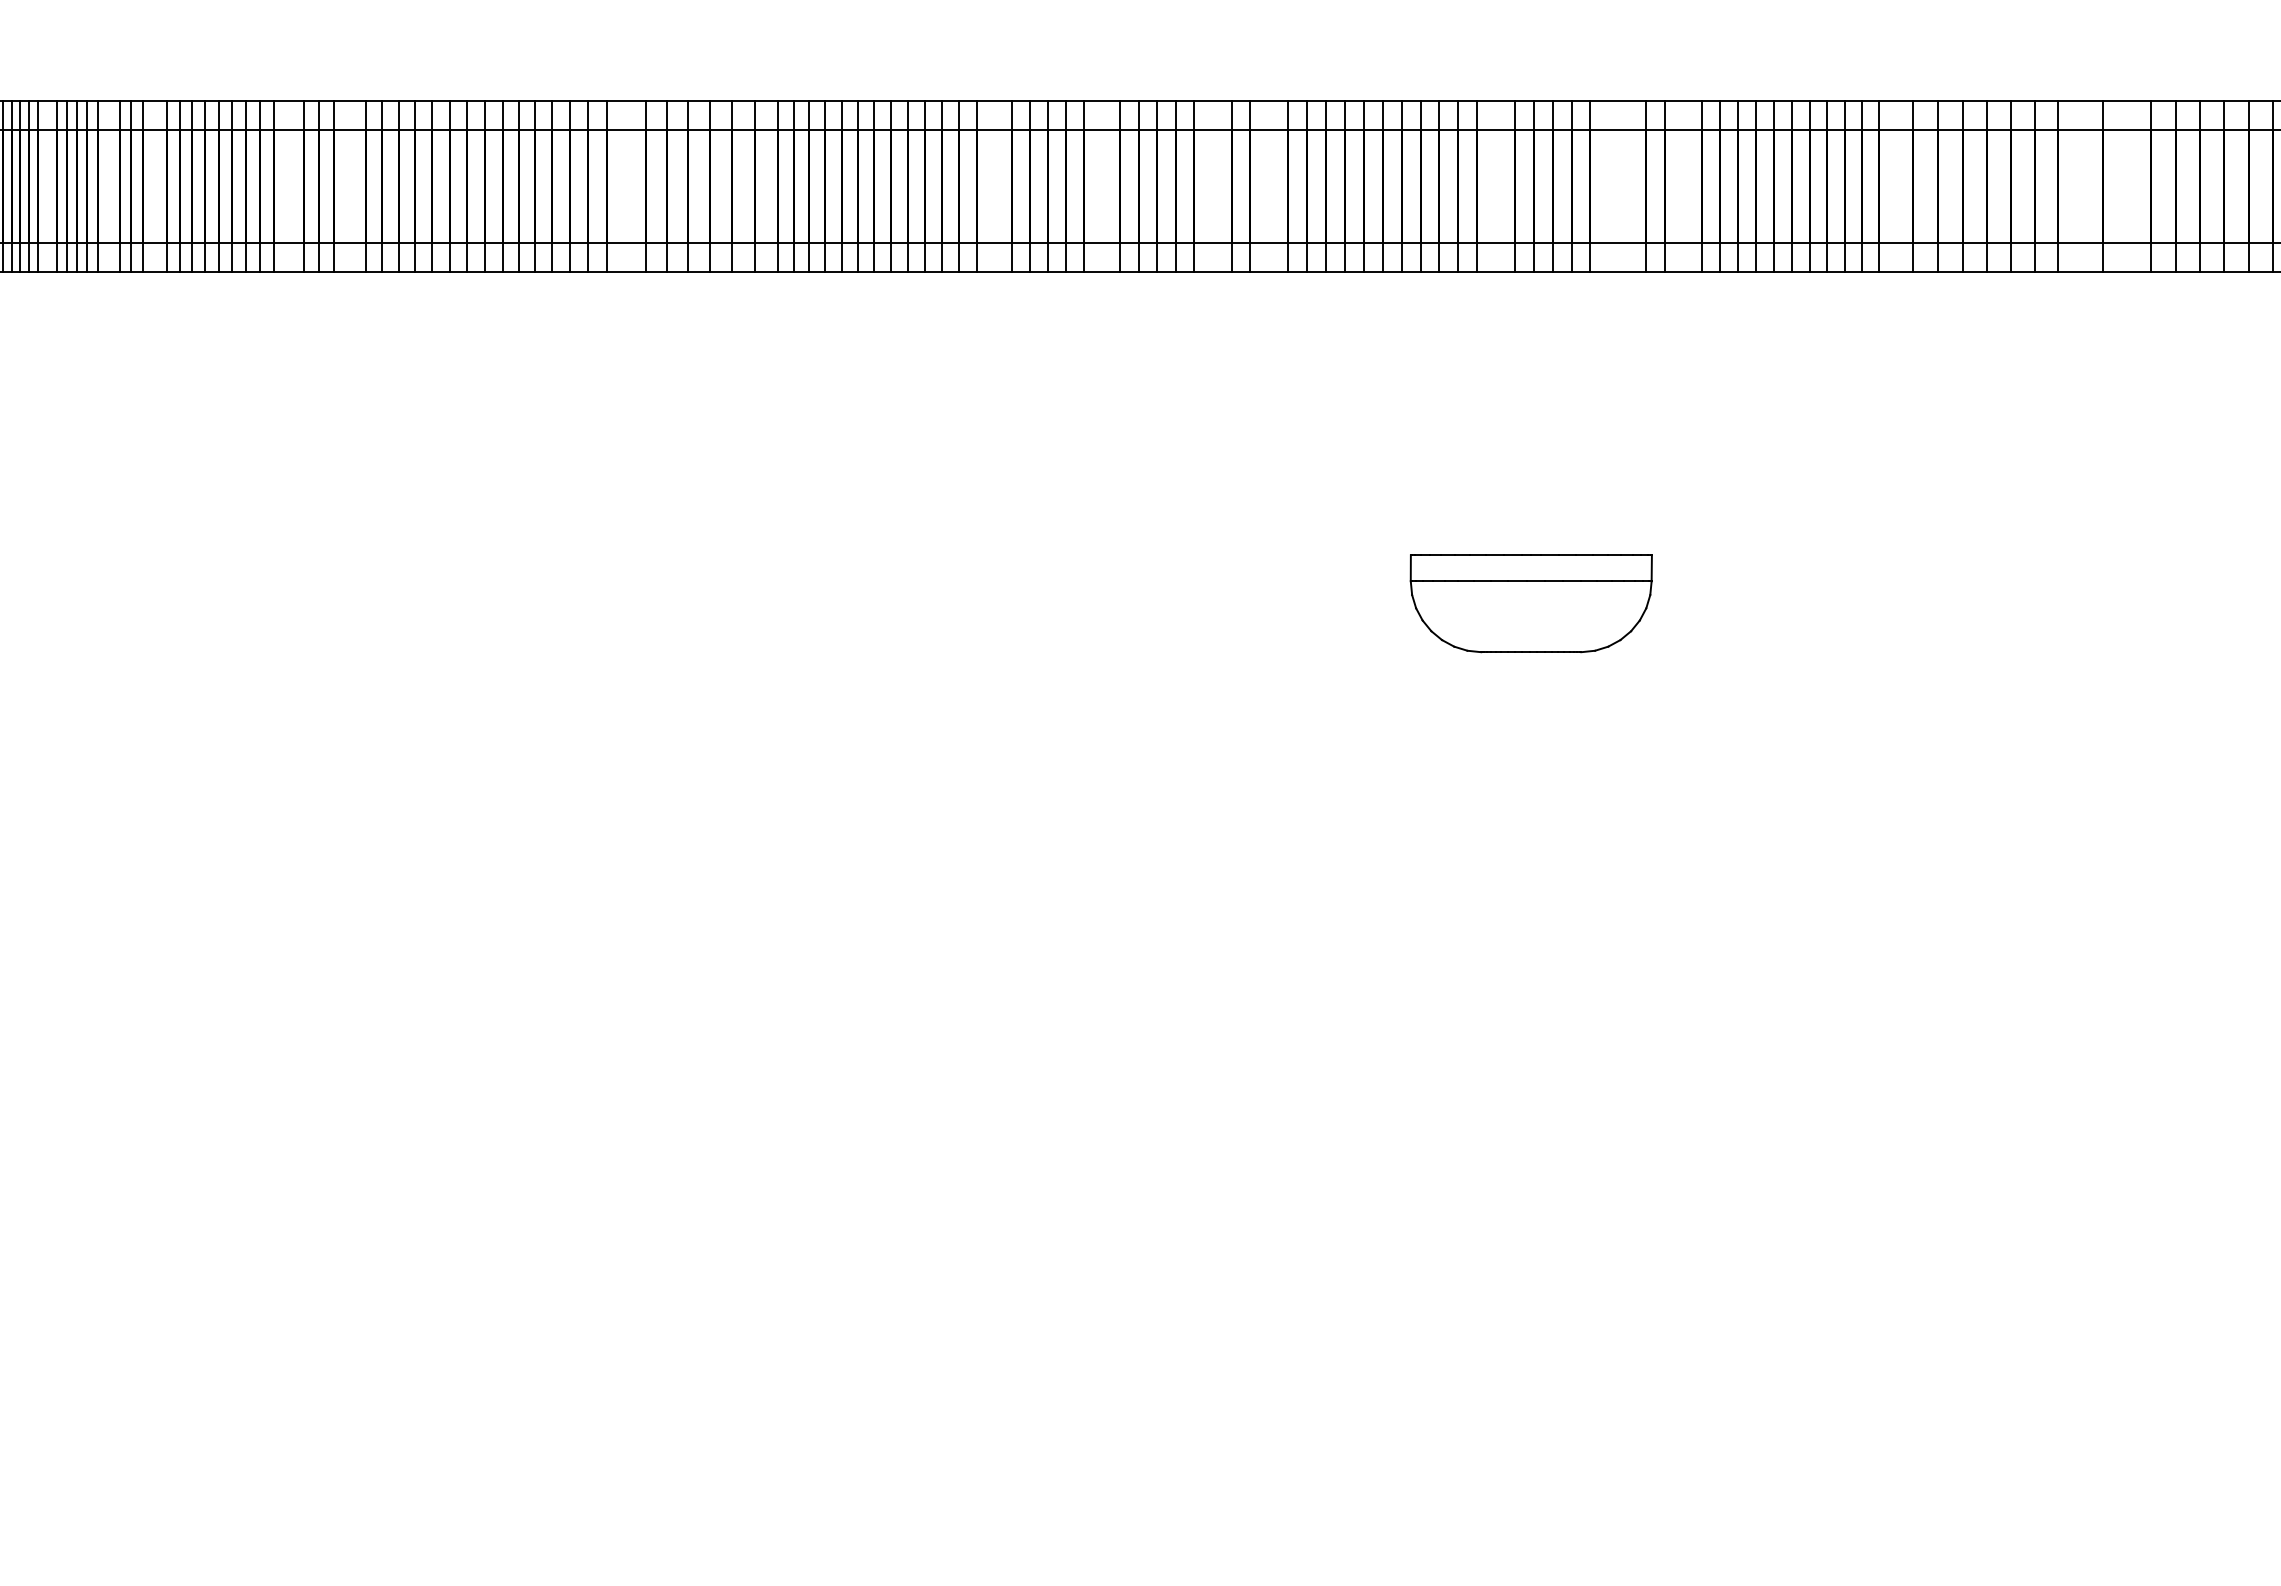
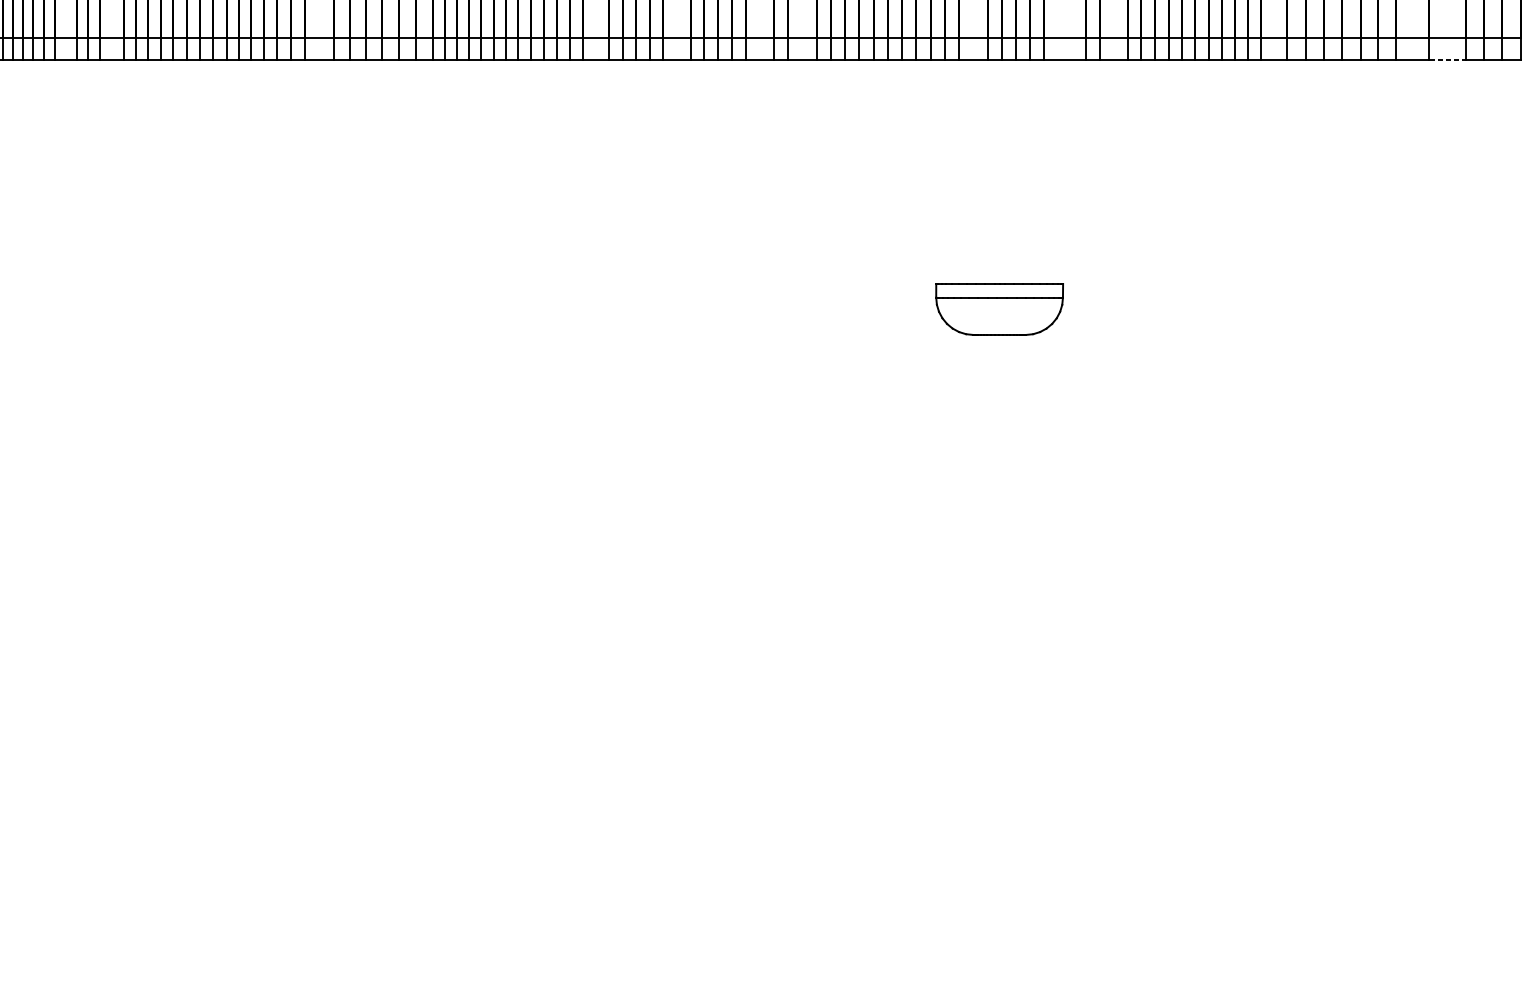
line: (2127, 271) -> (1447, 59), solid -> dashed
part: (1530, 603) -> (999, 309), size x0.7

